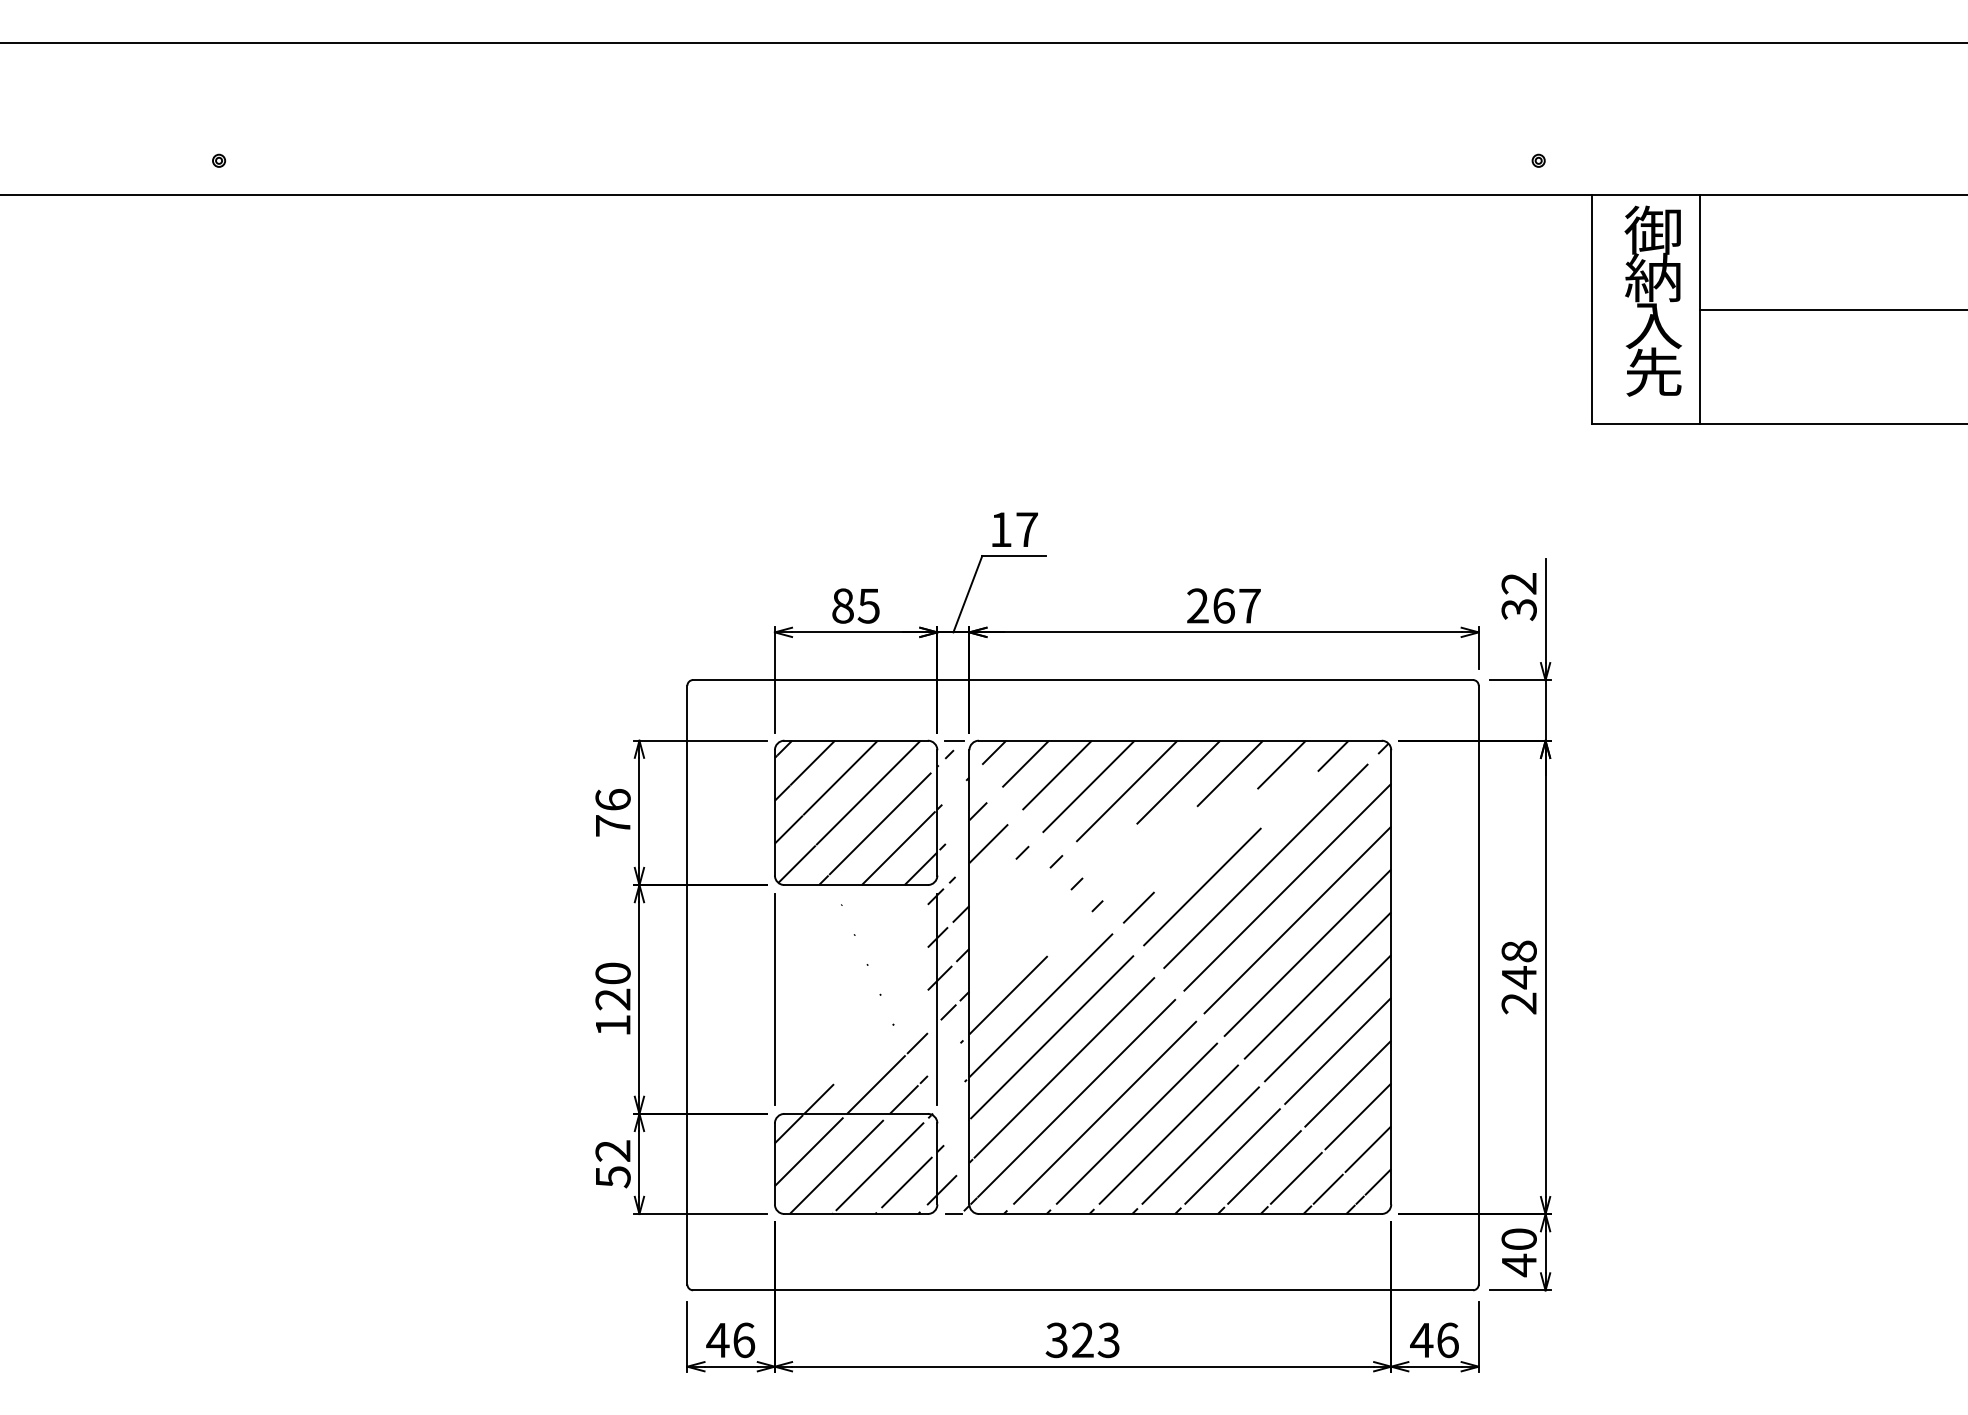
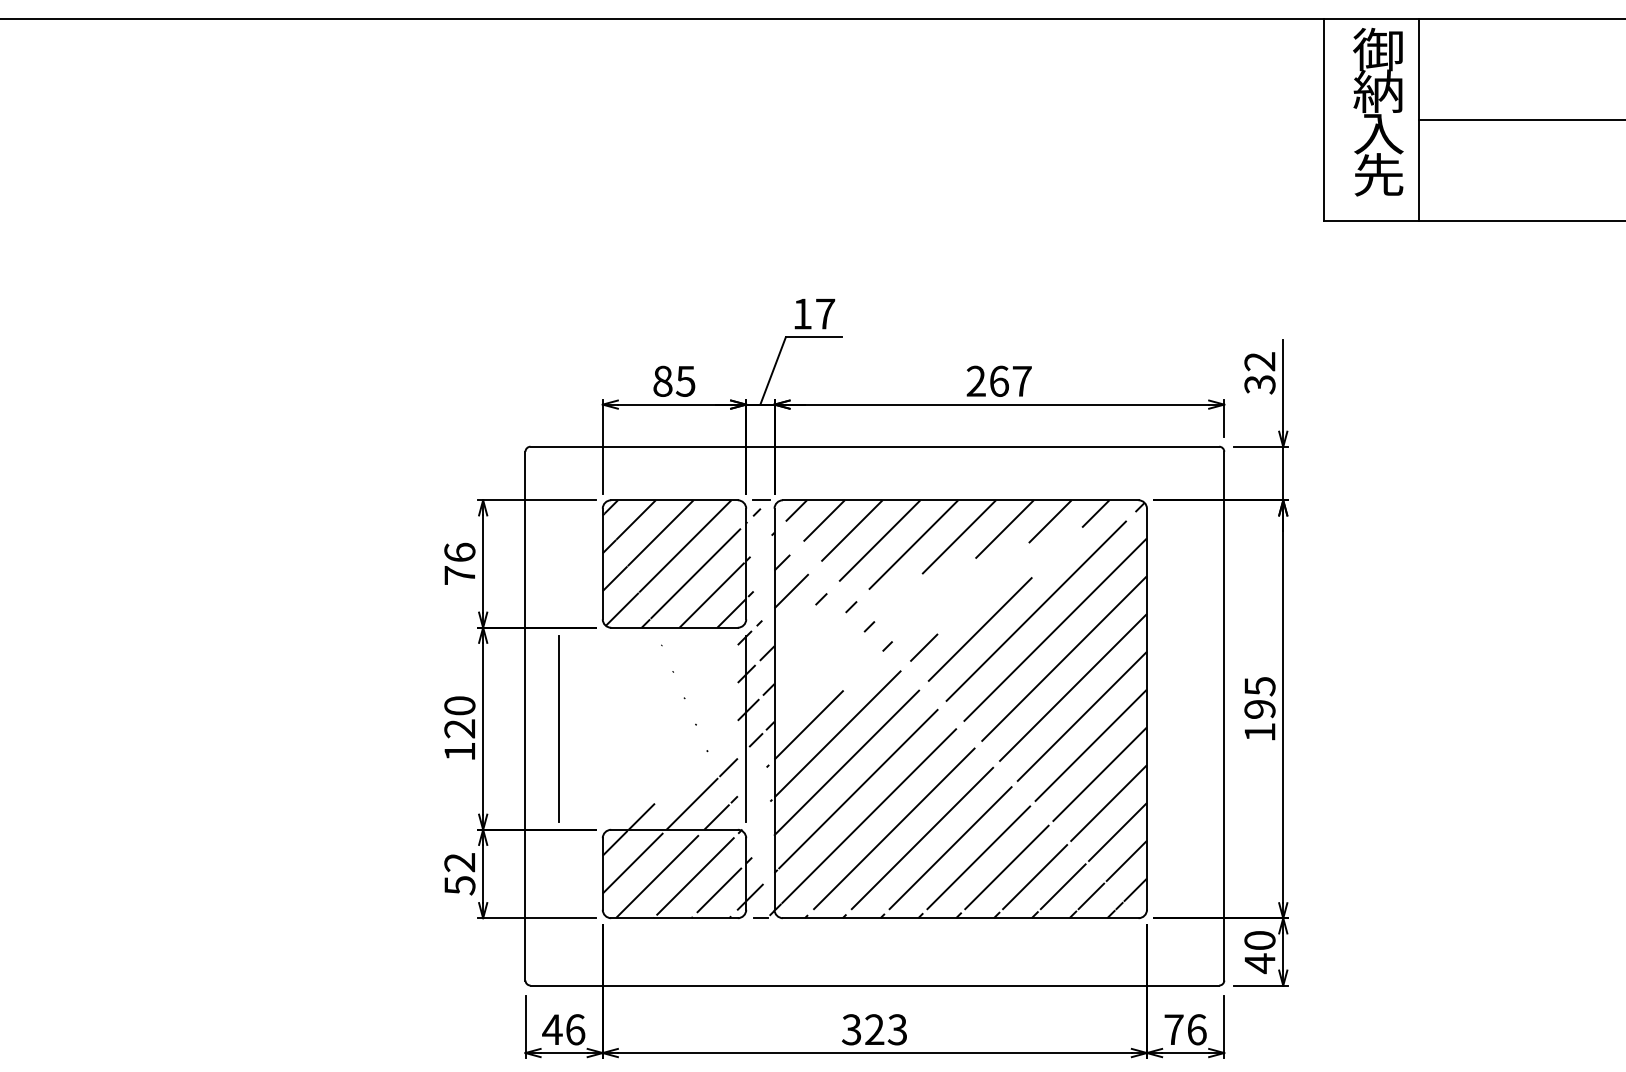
text: (1518, 977) -> (1259, 709), 248 -> 195
line: (774, 999) -> (558, 728), moved
text: (1421, 1340) -> (1173, 1029), 46 -> 76

